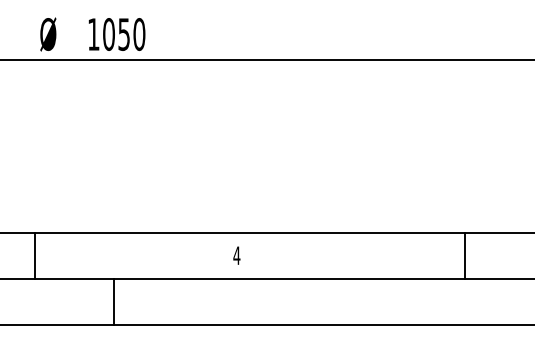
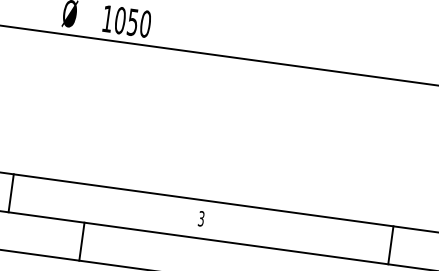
text: (236, 255) -> (201, 218), 4 -> 3
line: (34, 256) -> (10, 193), moved
line: (114, 301) -> (82, 241), moved

